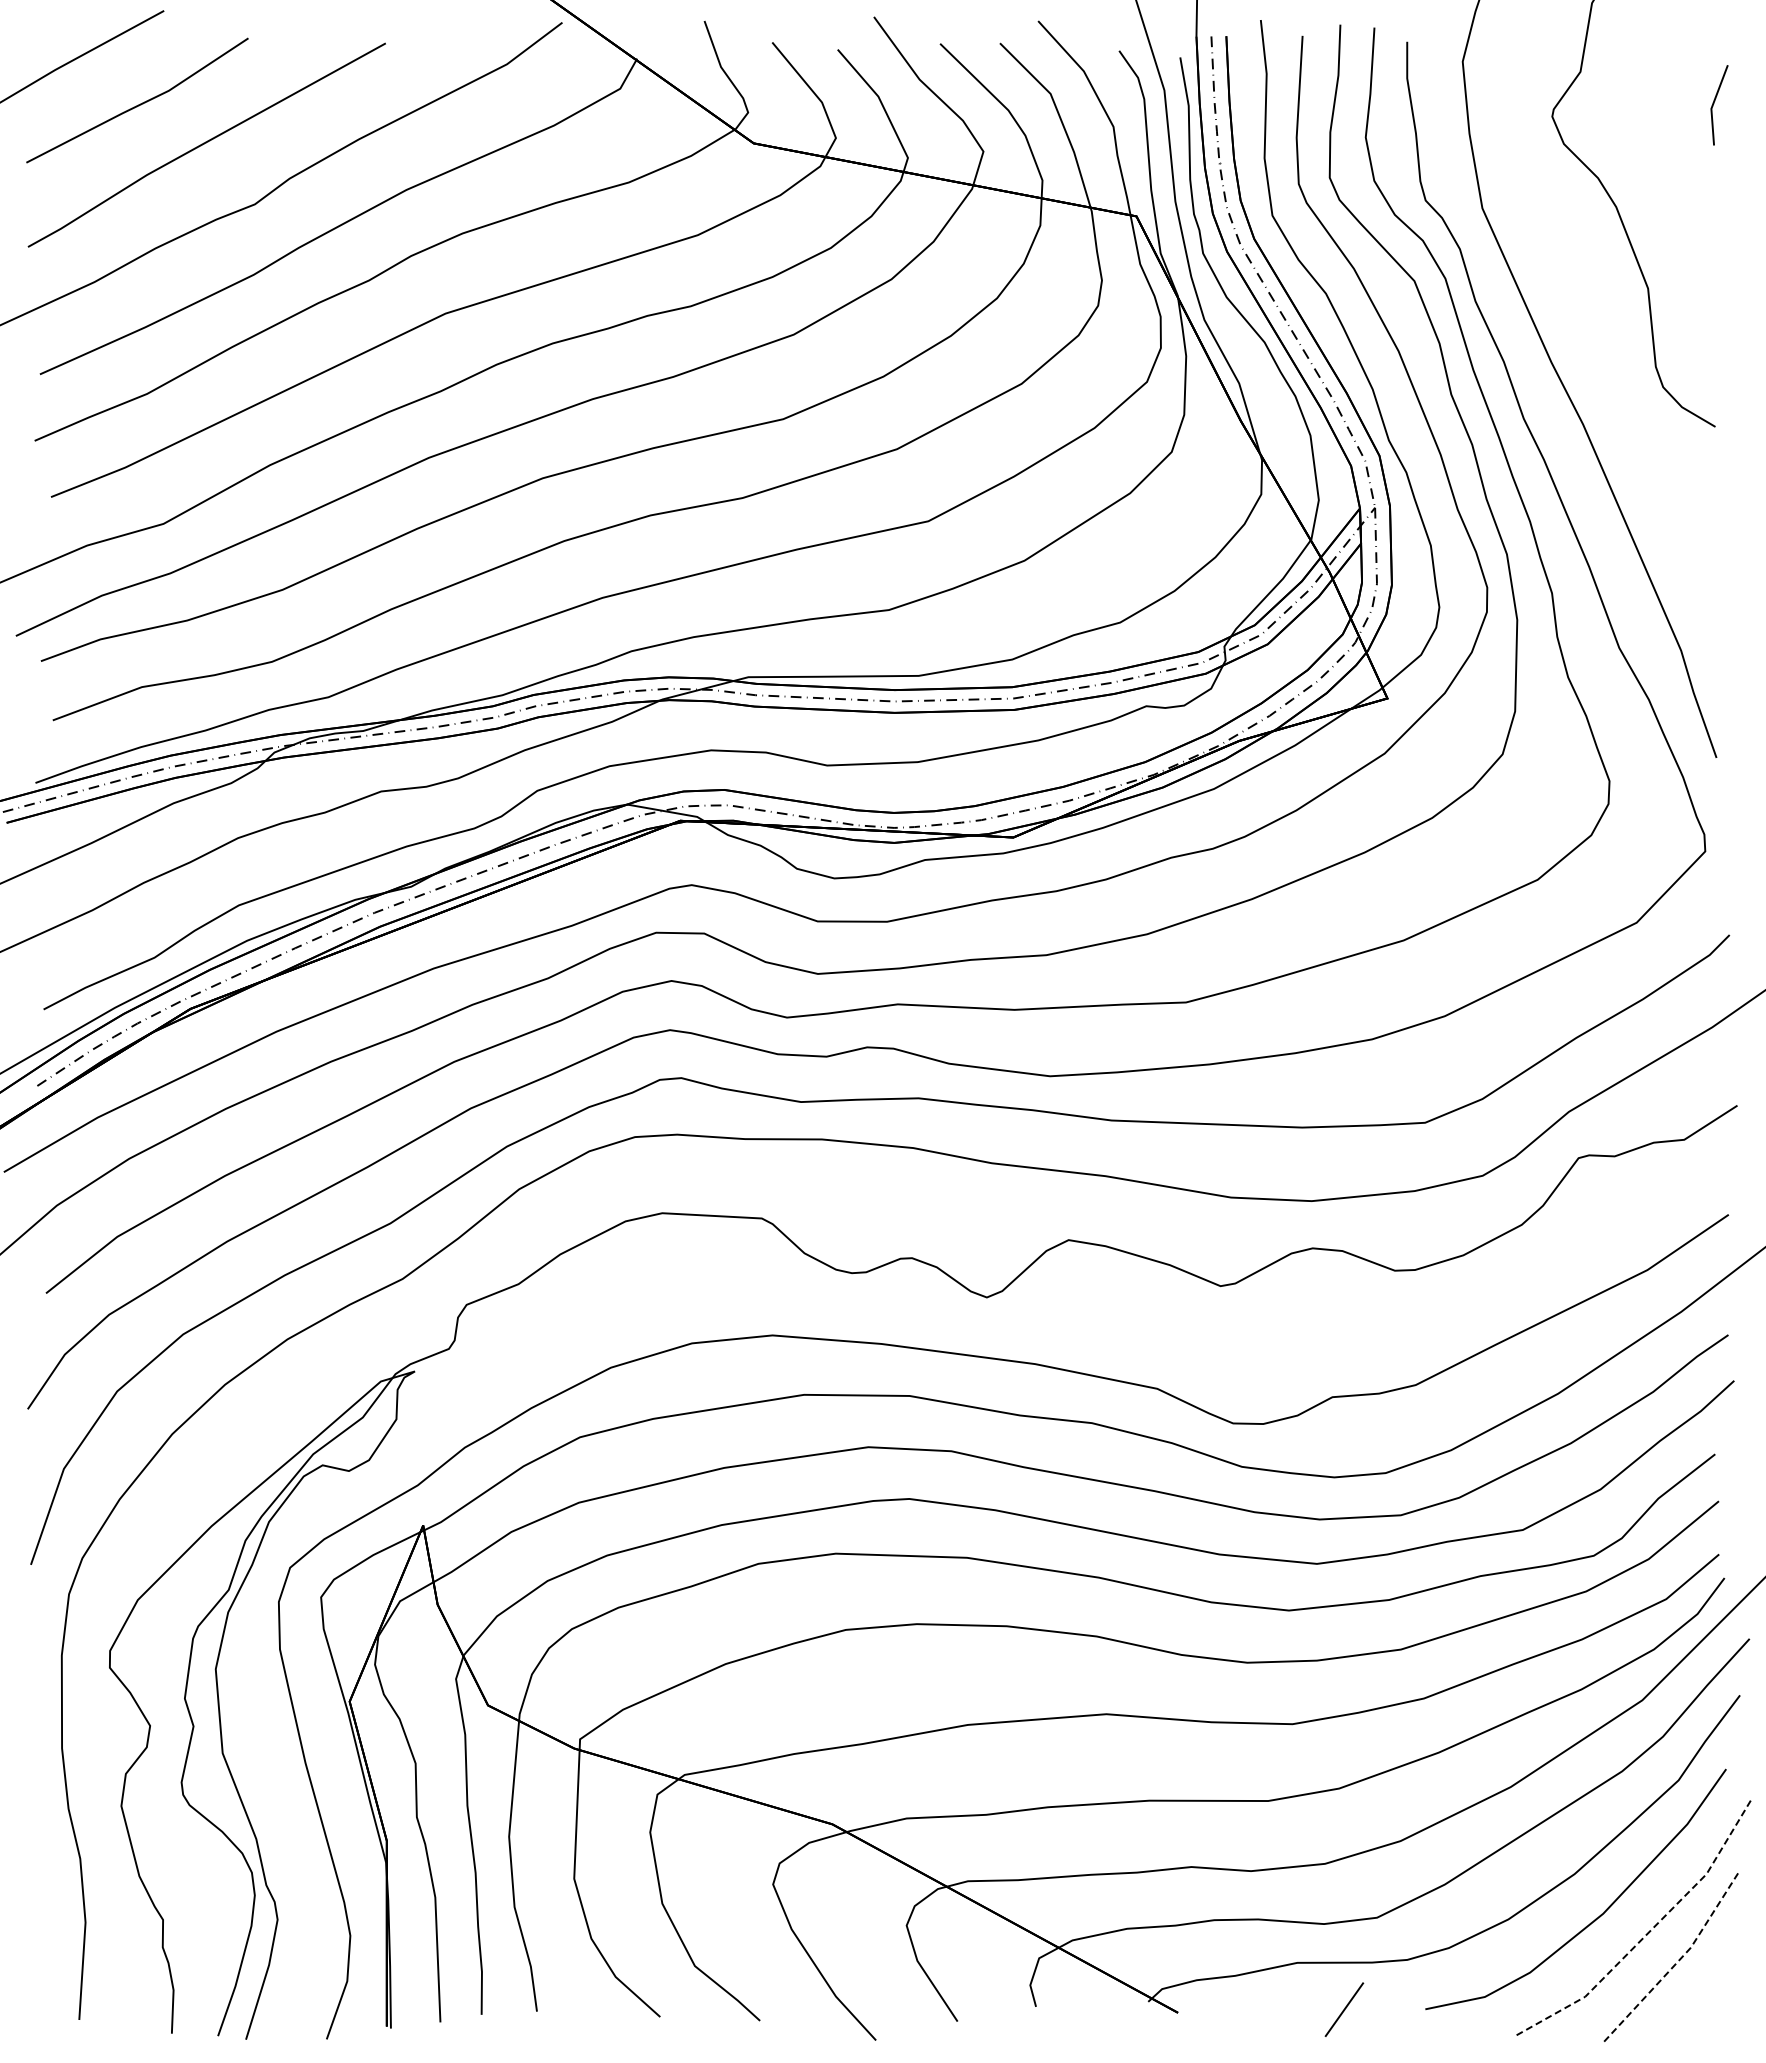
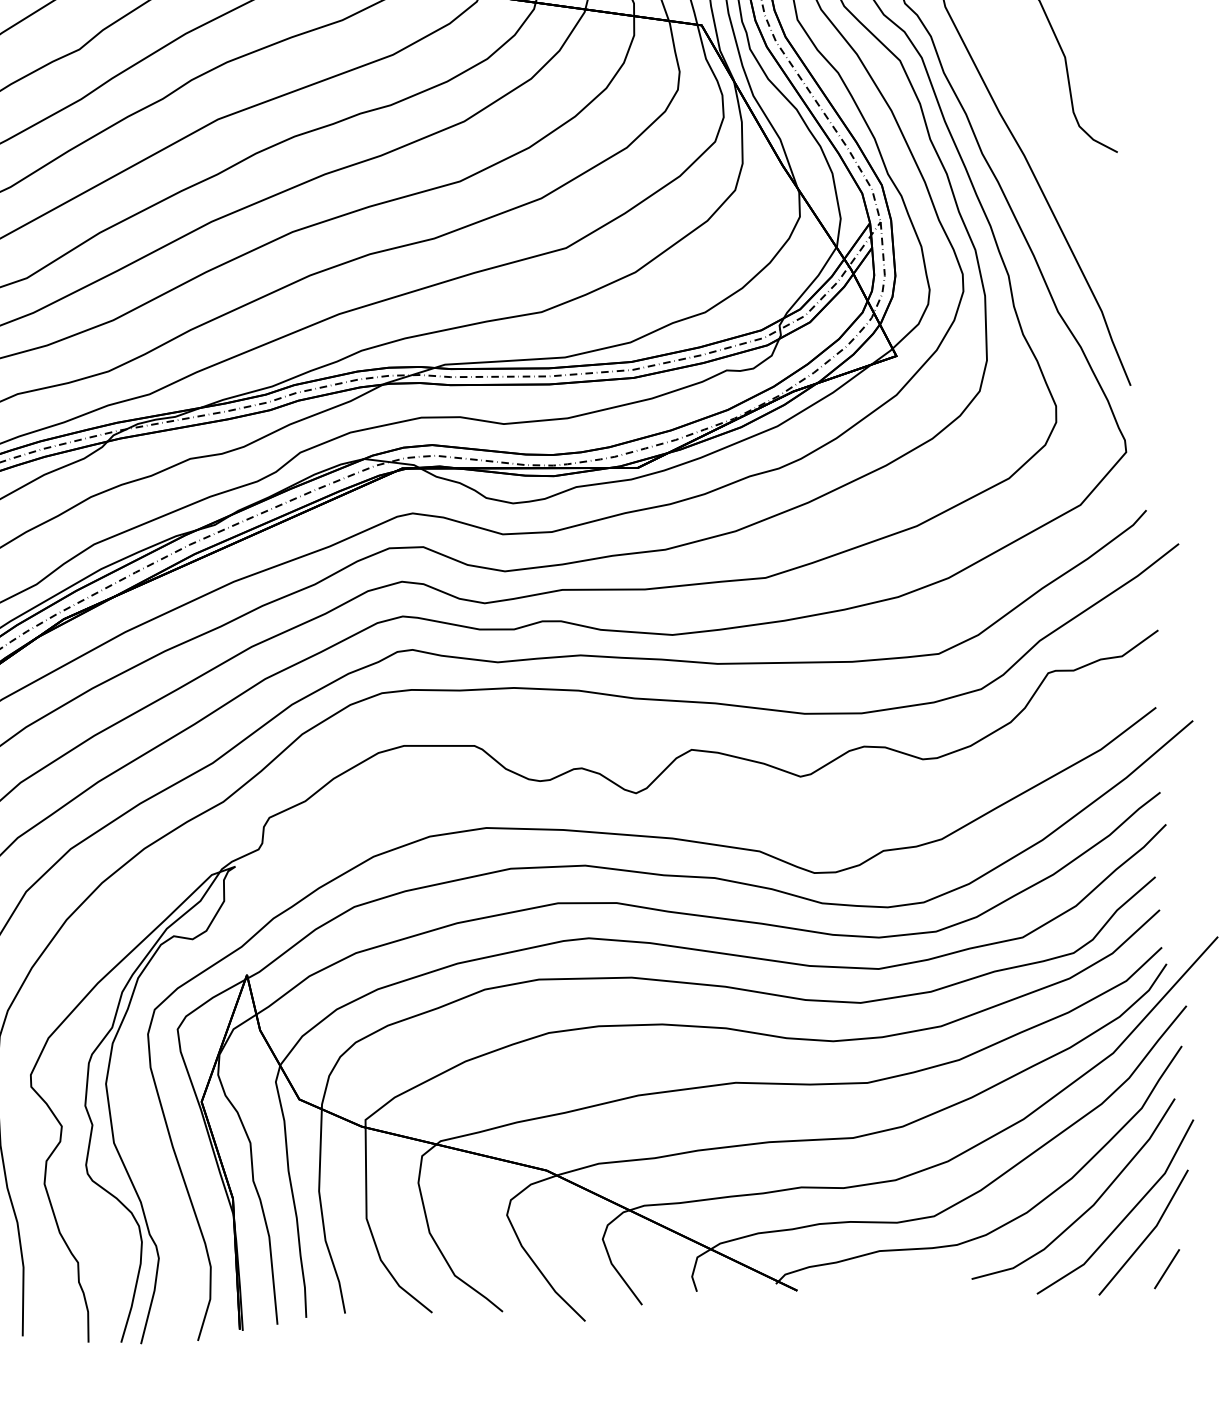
line: (1649, 1932) -> (1126, 1216), dashed -> solid
line: (1678, 1960) -> (1148, 1235), dashed -> solid
line: (1344, 2009) -> (1167, 1269), moved

